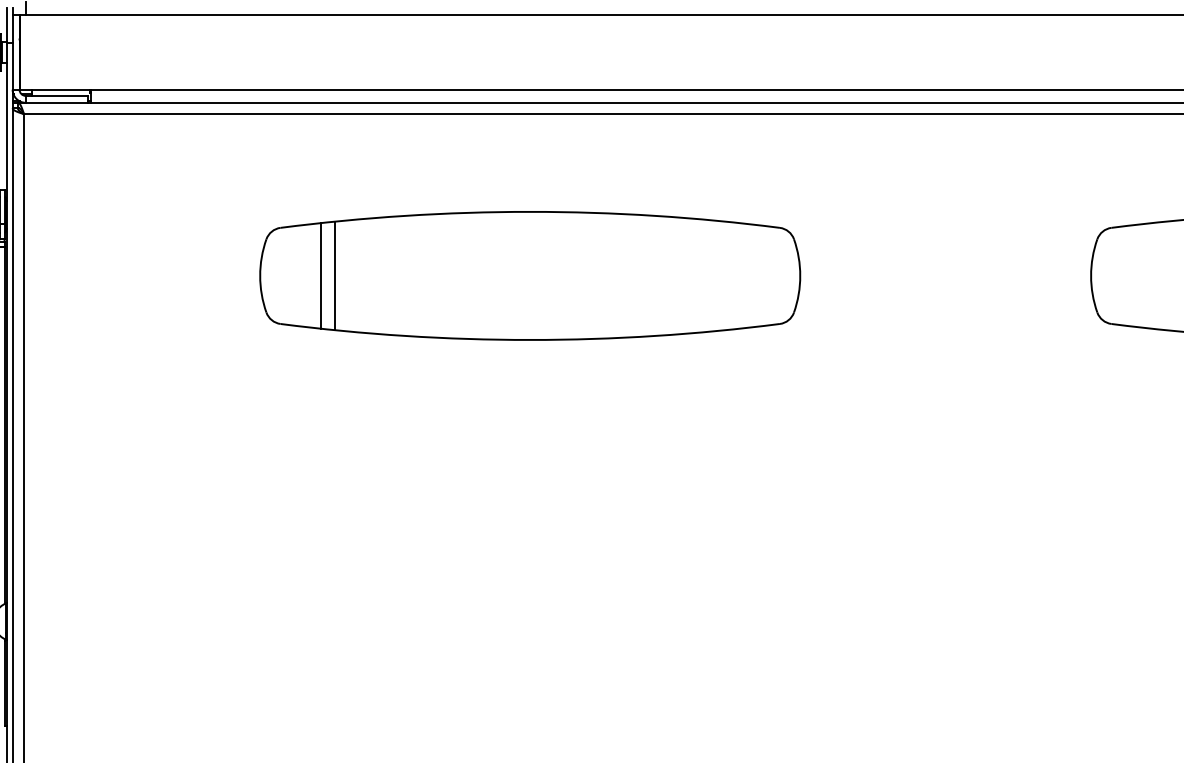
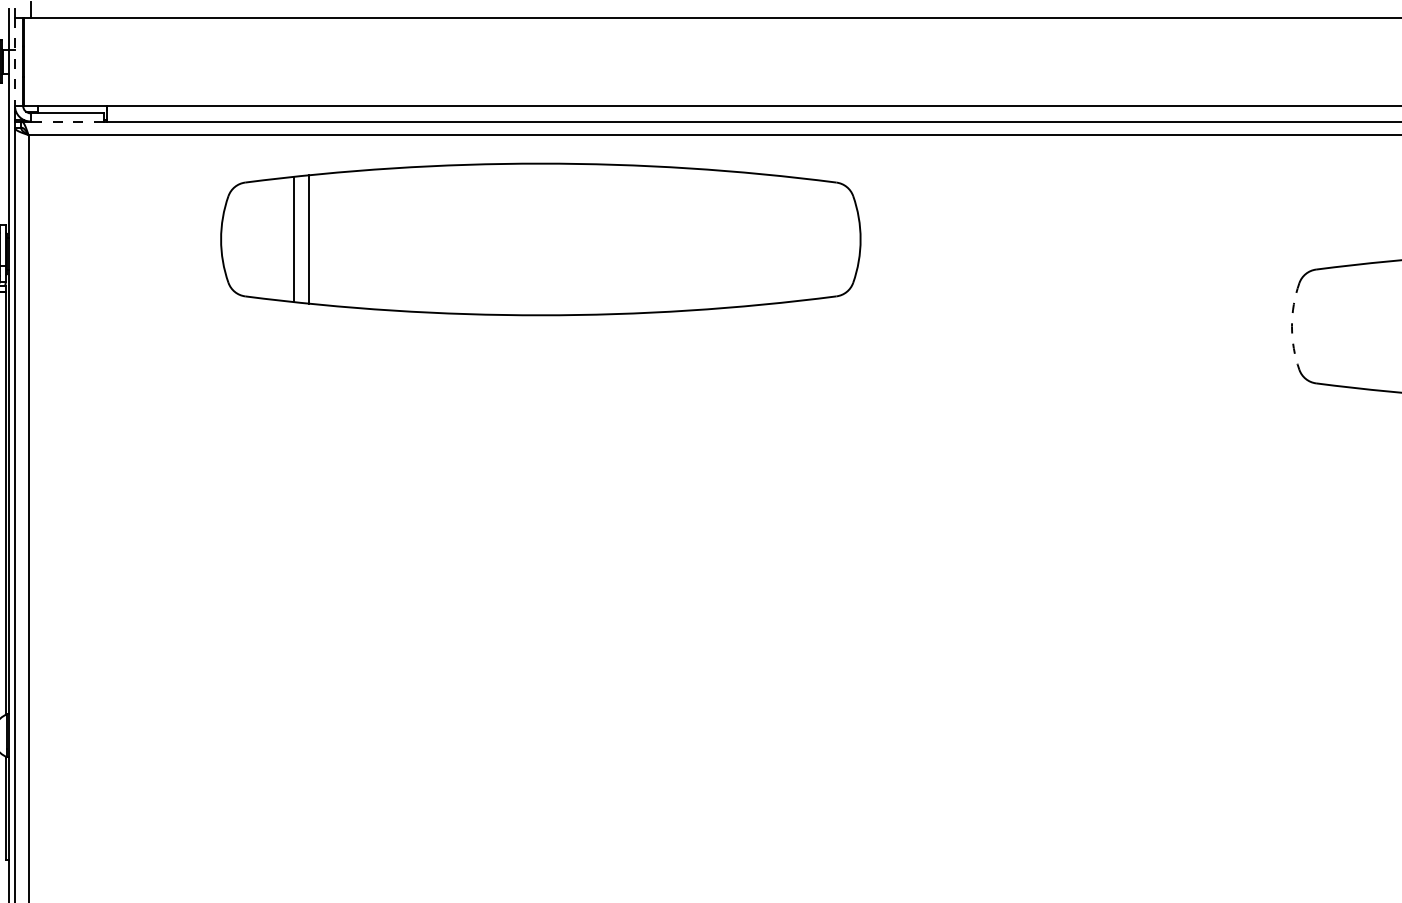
line: (12, 52) -> (14, 62), solid -> dashed
line: (57, 102) -> (67, 121), solid -> dashed
part: (529, 275) -> (540, 239), moved
arc: (1090, 275) -> (1291, 326), solid -> dashed

